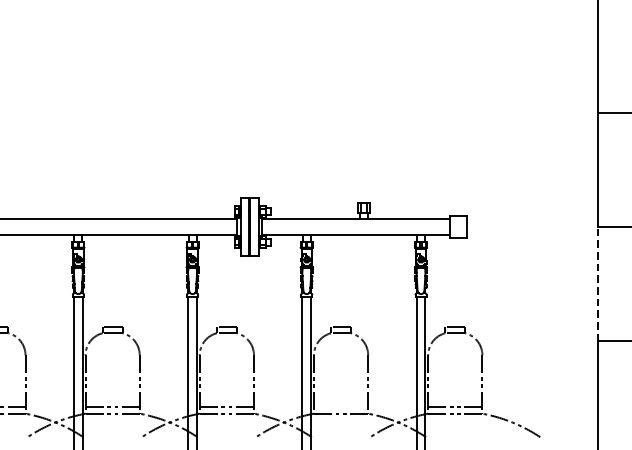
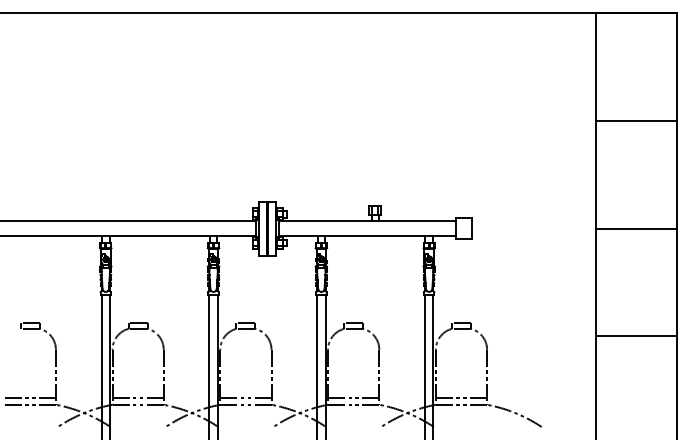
line: (598, 284) -> (596, 282), dashed -> solid
line: (340, 407) -> (353, 398), added

